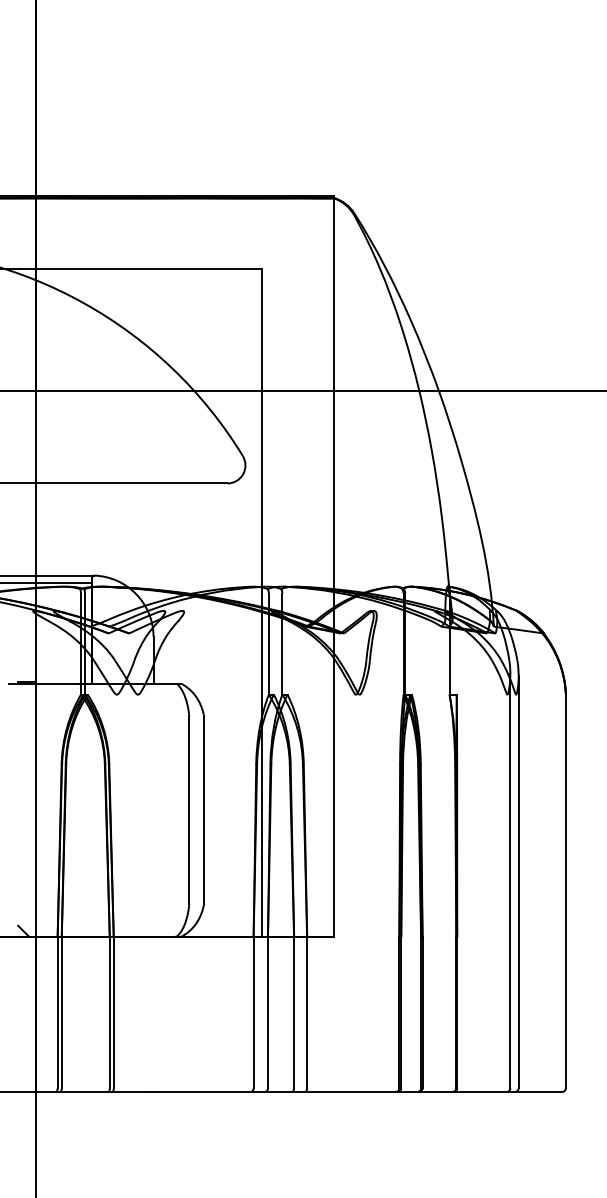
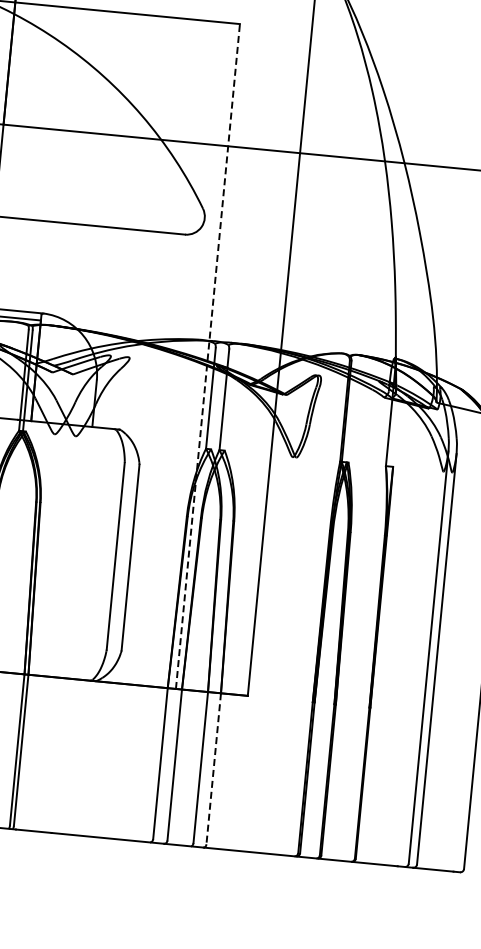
line: (261, 602) -> (207, 356), solid -> dashed
line: (307, 1012) -> (214, 768), solid -> dashed

